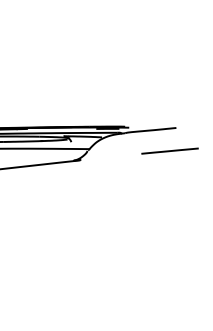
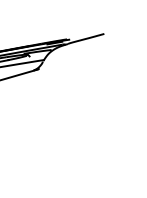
line: (169, 150) -> (102, 51), removed

